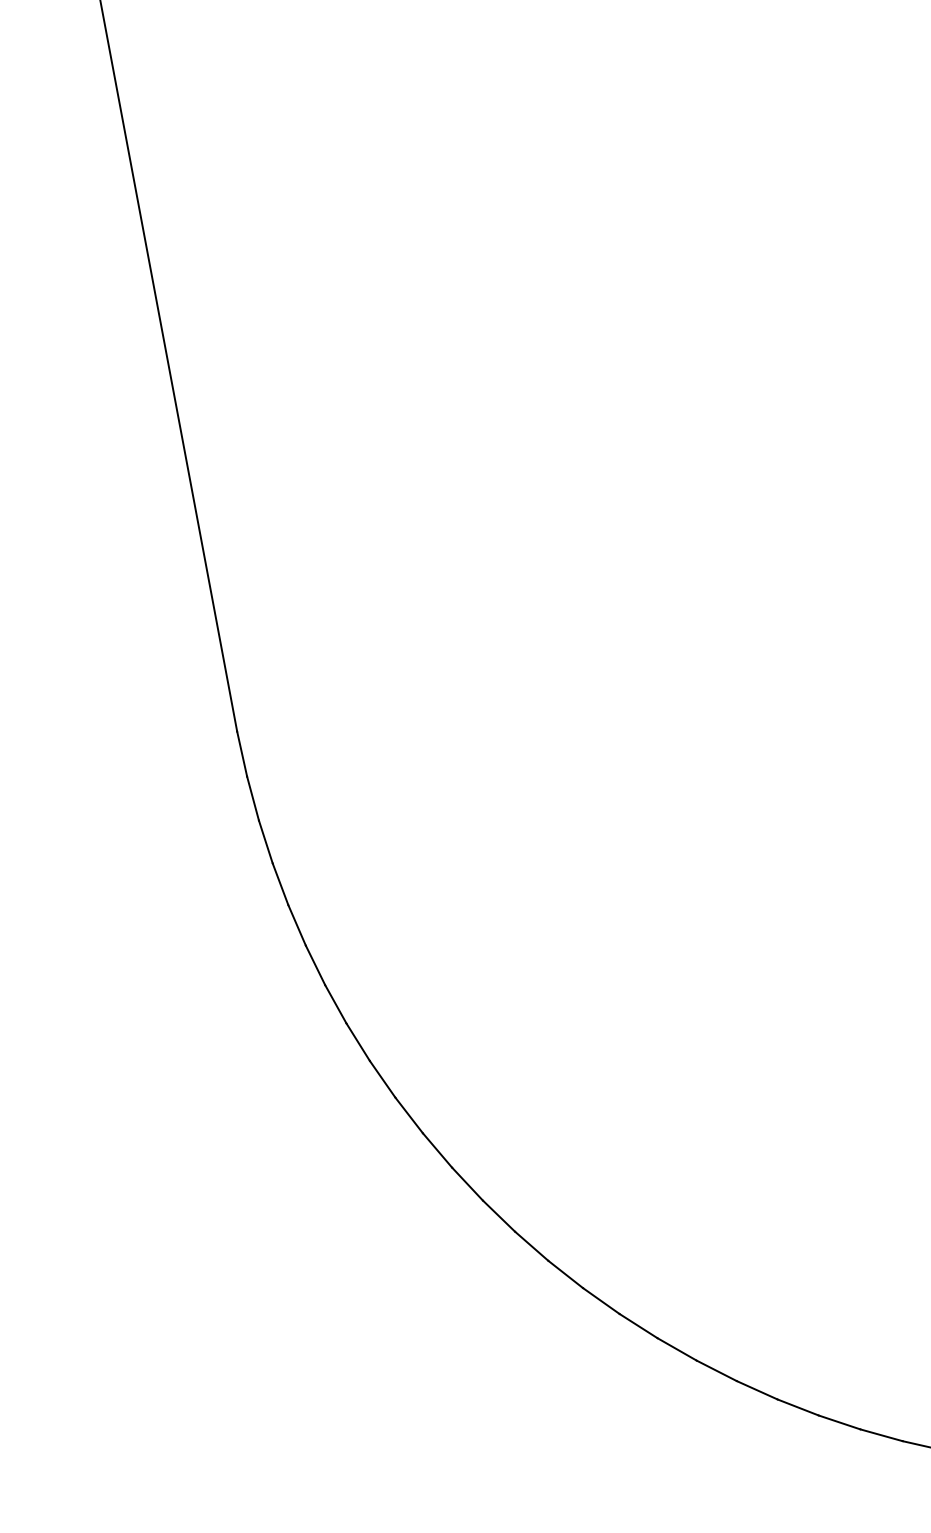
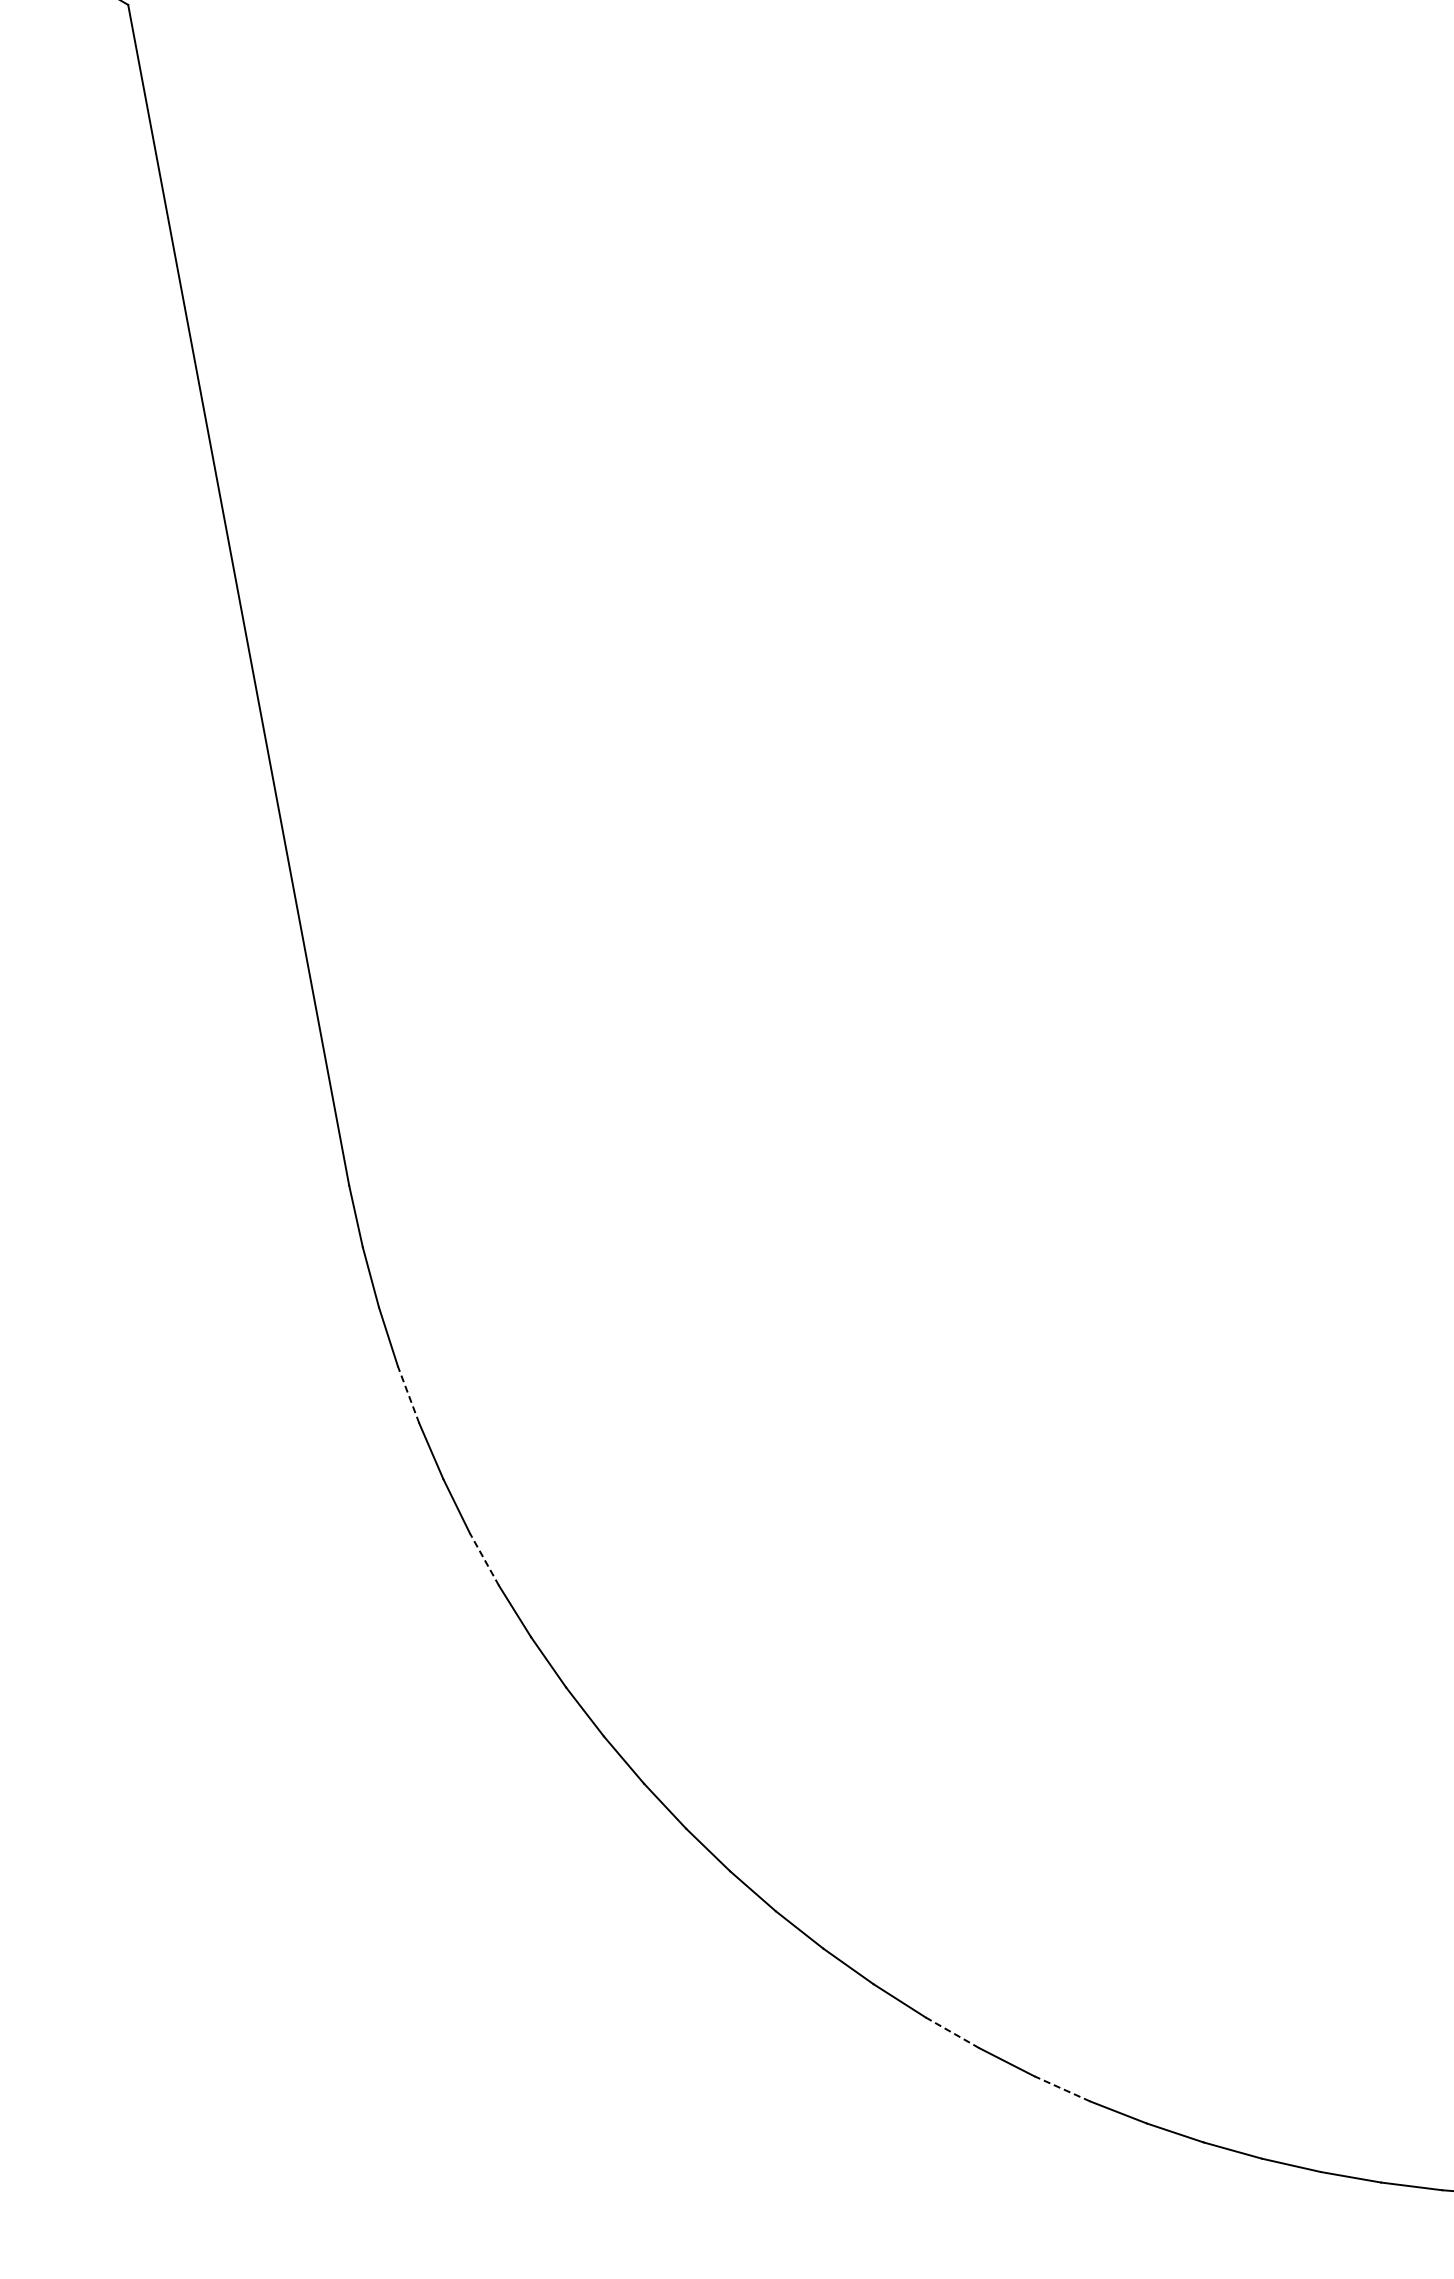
line: (280, 883) -> (408, 1394), solid -> dashed
line: (335, 1004) -> (484, 1559), solid -> dashed
line: (677, 1349) -> (952, 2032), solid -> dashed
line: (757, 1390) -> (1062, 2088), solid -> dashed

